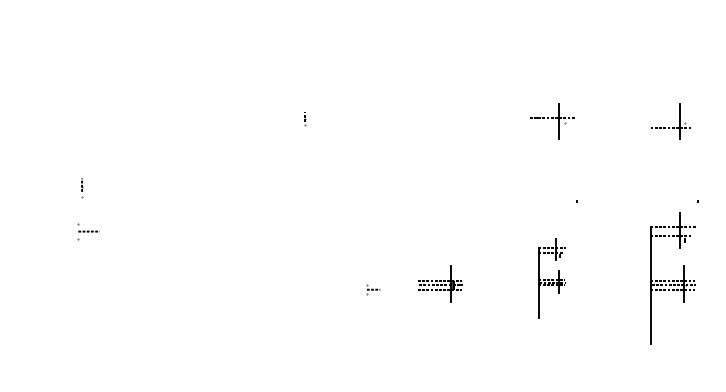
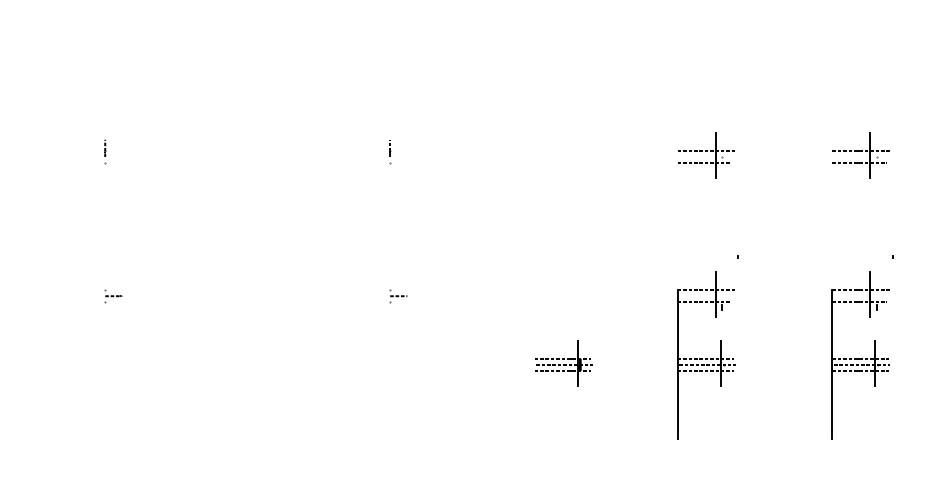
line: (673, 118) -> (861, 151), added
part: (305, 119) -> (390, 152), size x1.43
line: (550, 127) -> (704, 162), added
part: (82, 188) -> (105, 152), moved
part: (88, 231) -> (113, 295), size x0.62
part: (551, 278) -> (705, 356), size x1.67
part: (373, 289) -> (398, 295), moved

